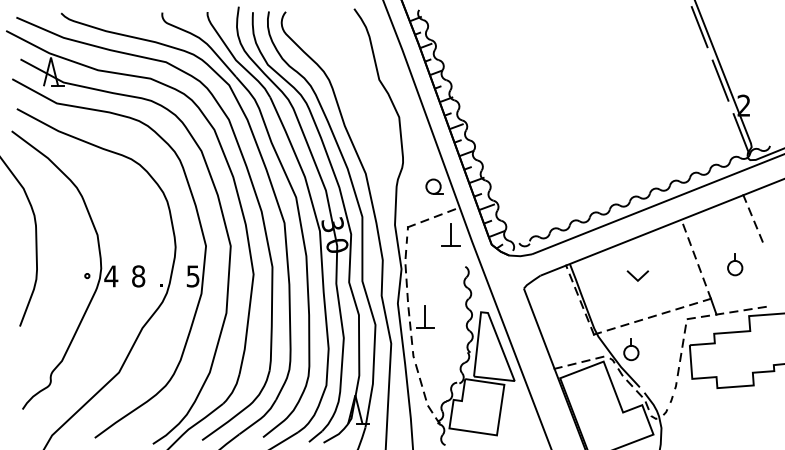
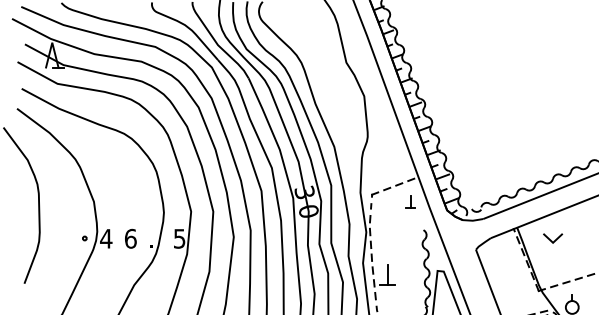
part: (434, 186) -> (395, 158), removed
part: (450, 234) -> (410, 201), size x0.6
text: (138, 276) -> (130, 238), 8 -> 6
line: (635, 277) -> (550, 239), moved

